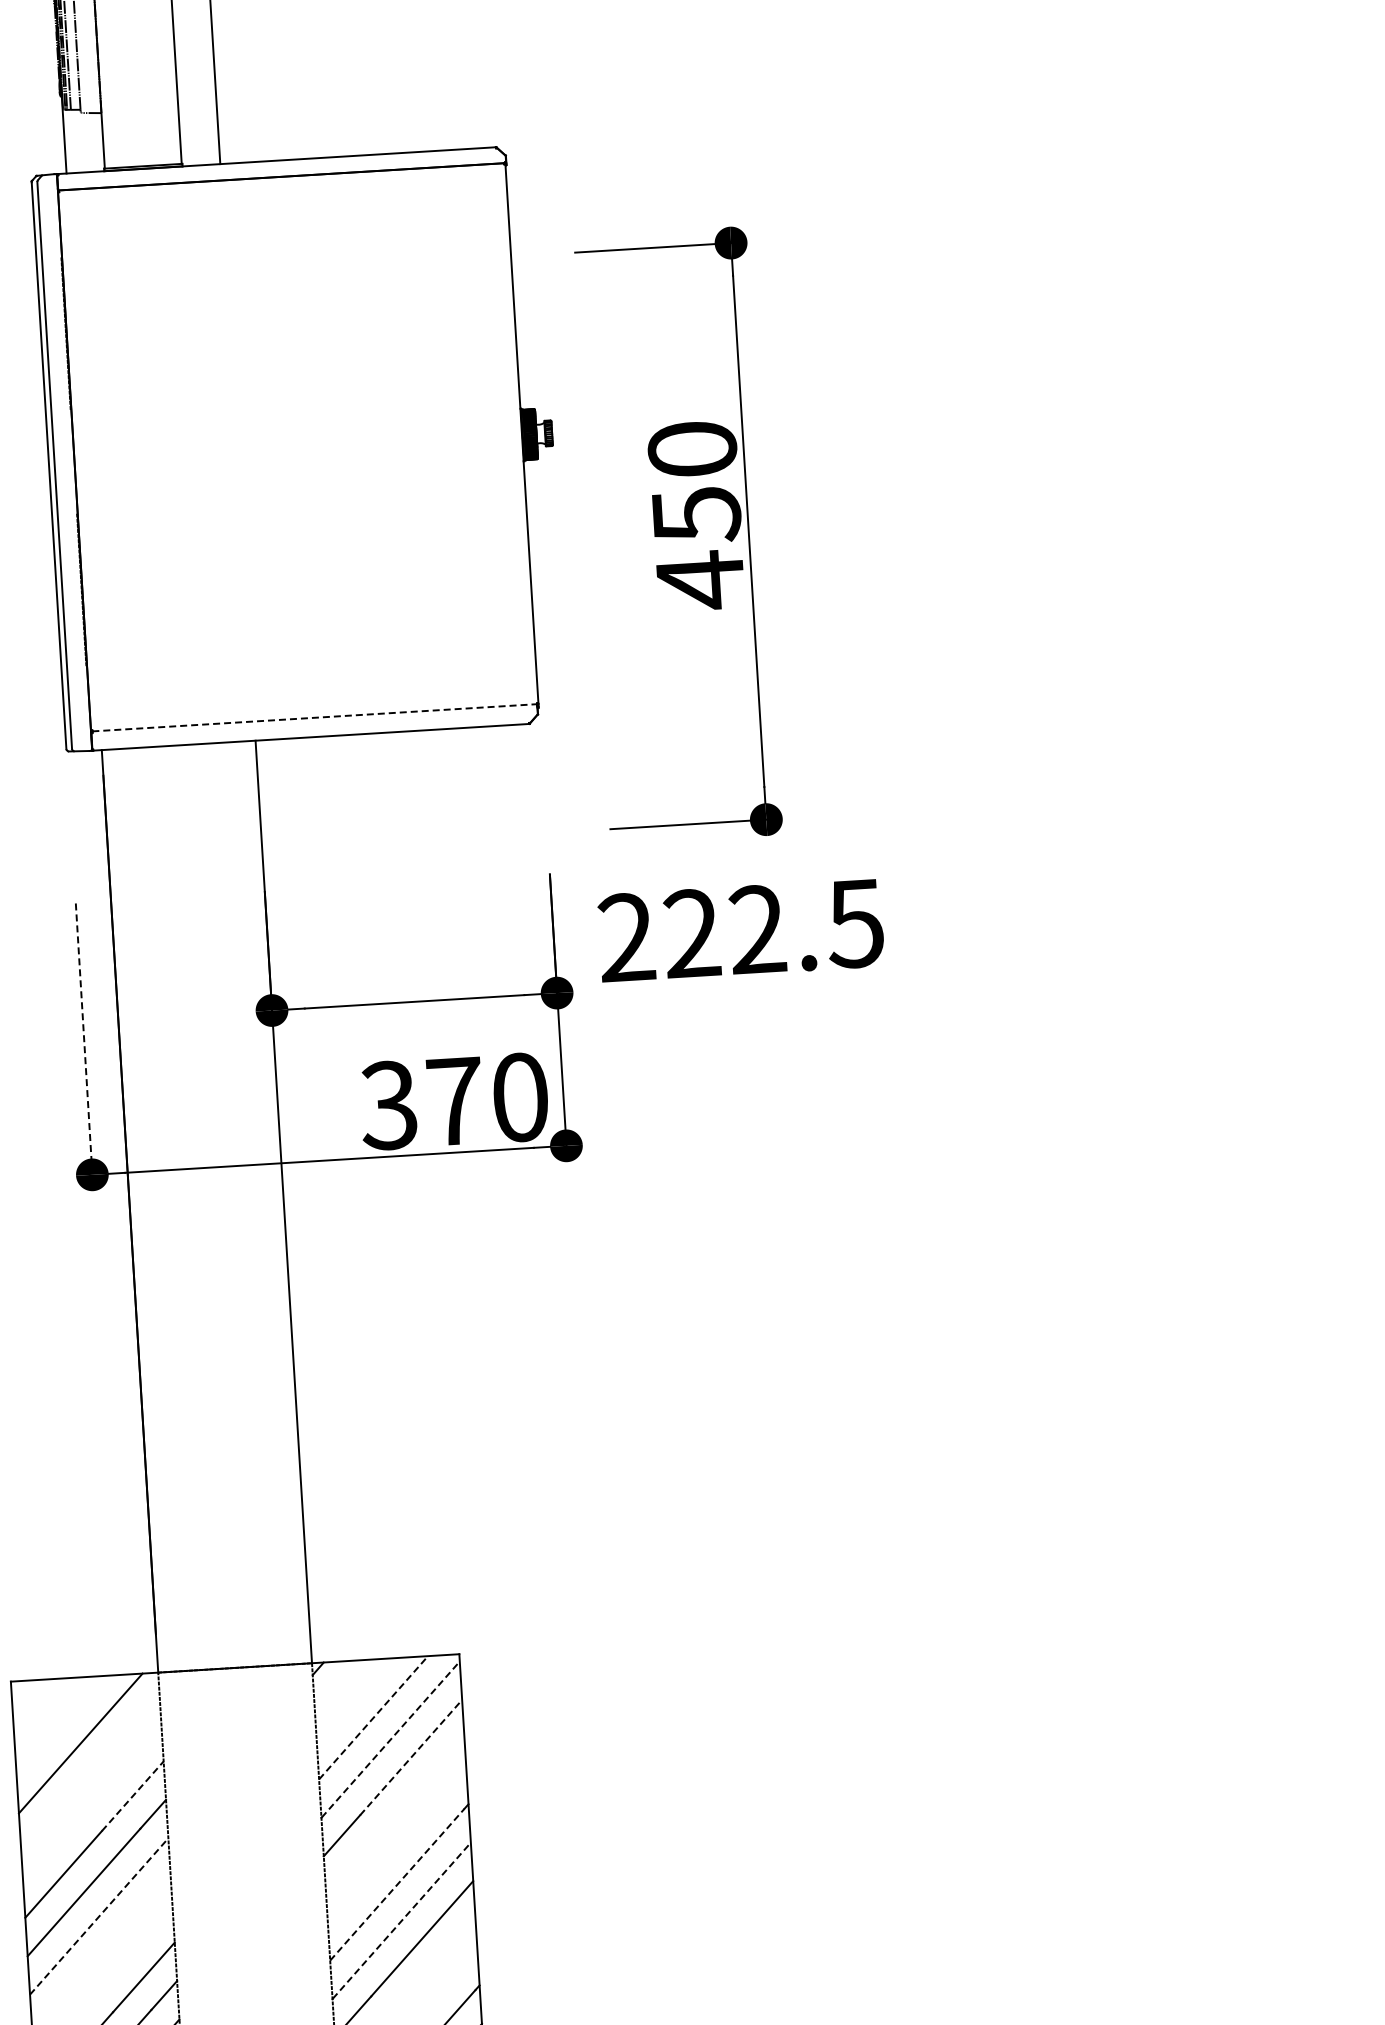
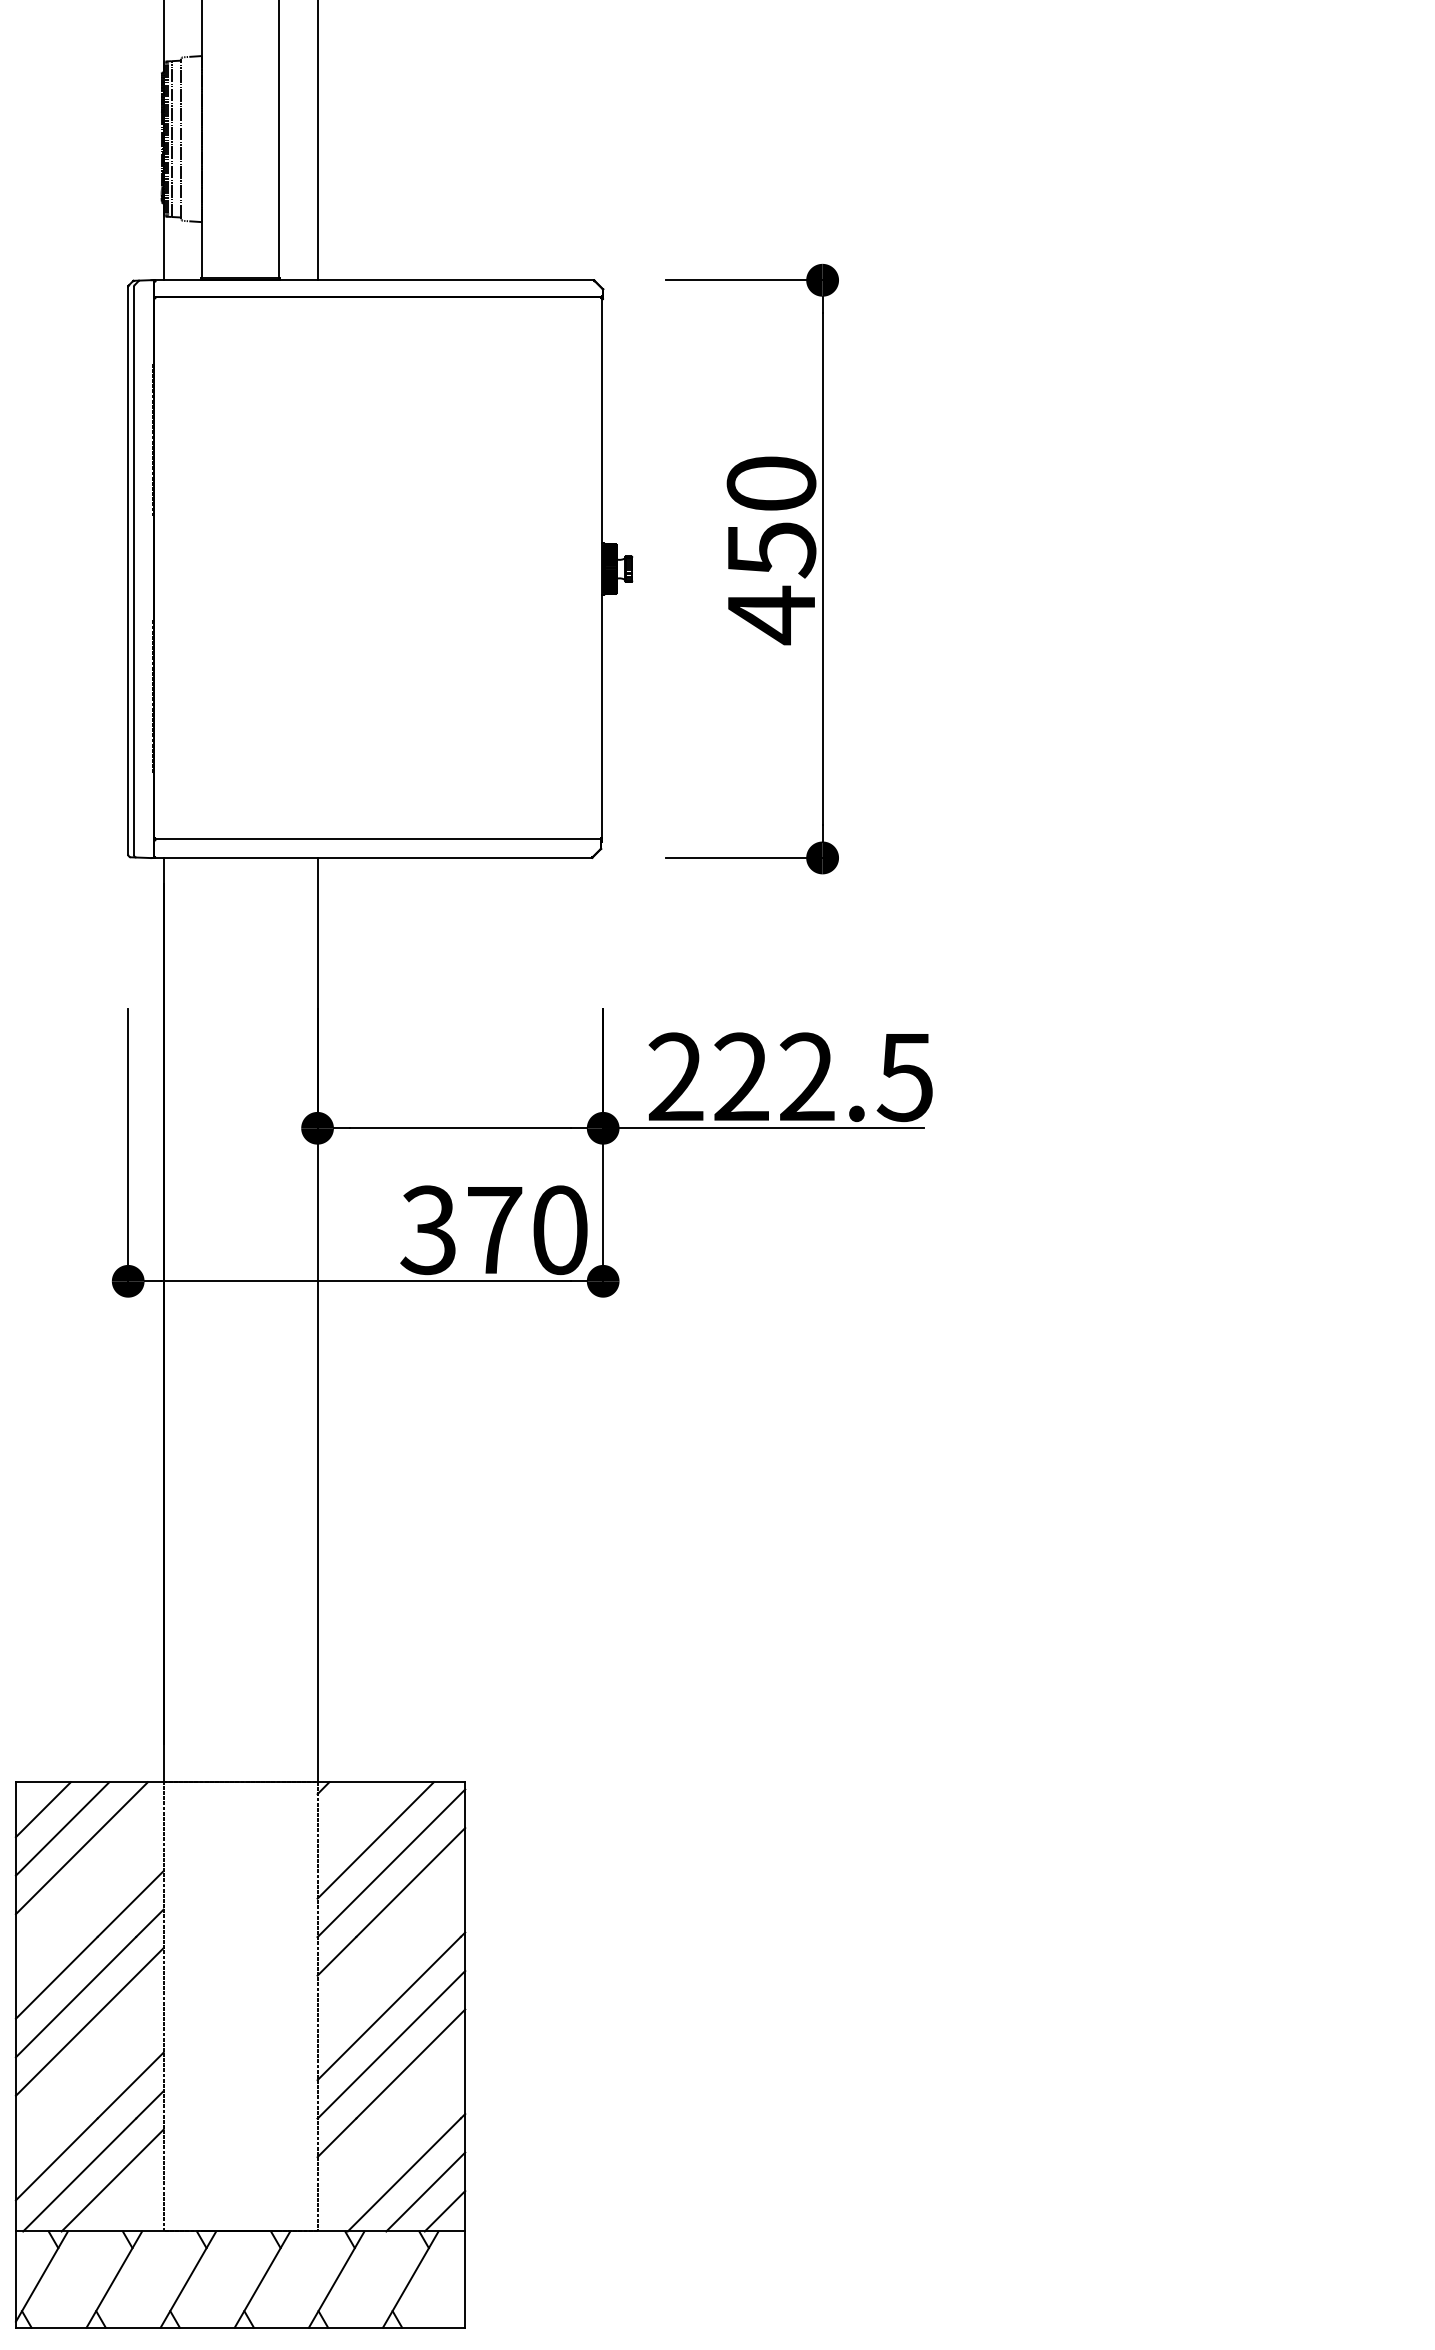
part: (677, 535) -> (751, 568), moved
line: (315, 717) -> (378, 838), dashed -> solid
line: (717, 983) -> (763, 1128), added
line: (84, 1043) -> (128, 1149), dashed -> solid
line: (39, 1707) -> (42, 1809), added
line: (374, 1717) -> (376, 1840), dashed -> solid
line: (60, 1725) -> (62, 1828), added
line: (390, 1738) -> (391, 1862), dashed -> solid
line: (410, 1757) -> (410, 1882), dashed -> solid
line: (132, 1796) -> (130, 1904), dashed -> solid
line: (397, 1884) -> (389, 2008), dashed -> solid
line: (99, 1915) -> (90, 2021), dashed -> solid
line: (401, 1920) -> (391, 2044), dashed -> solid

